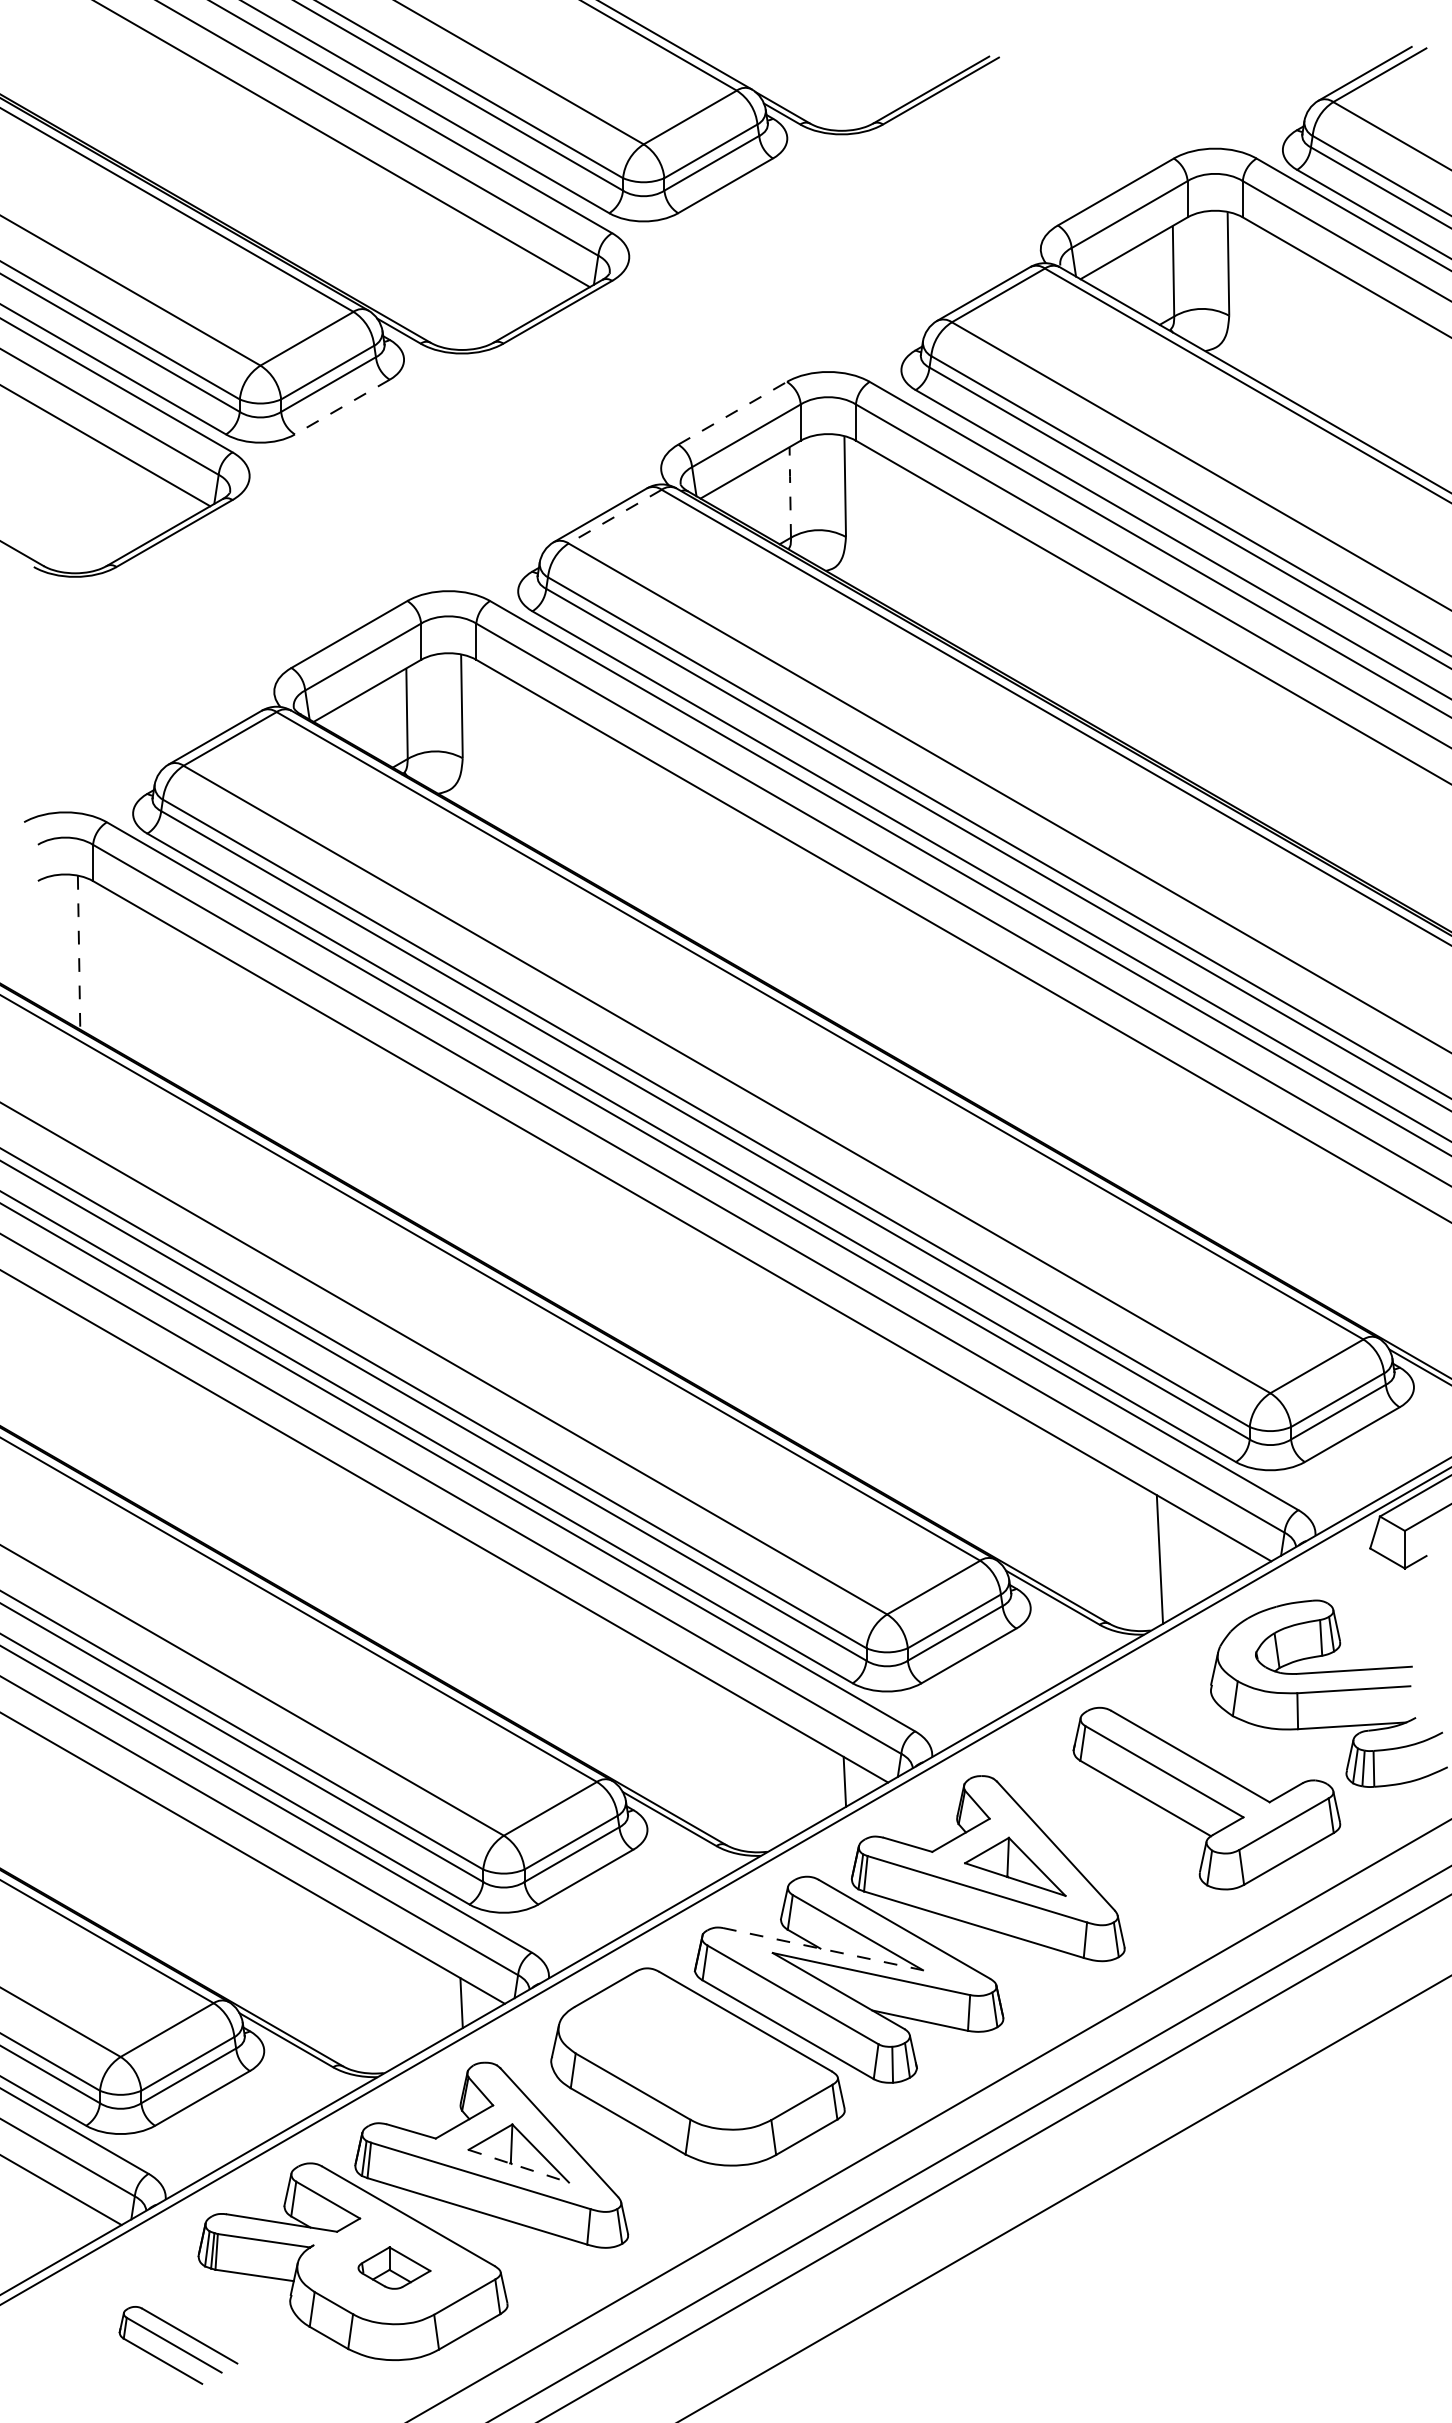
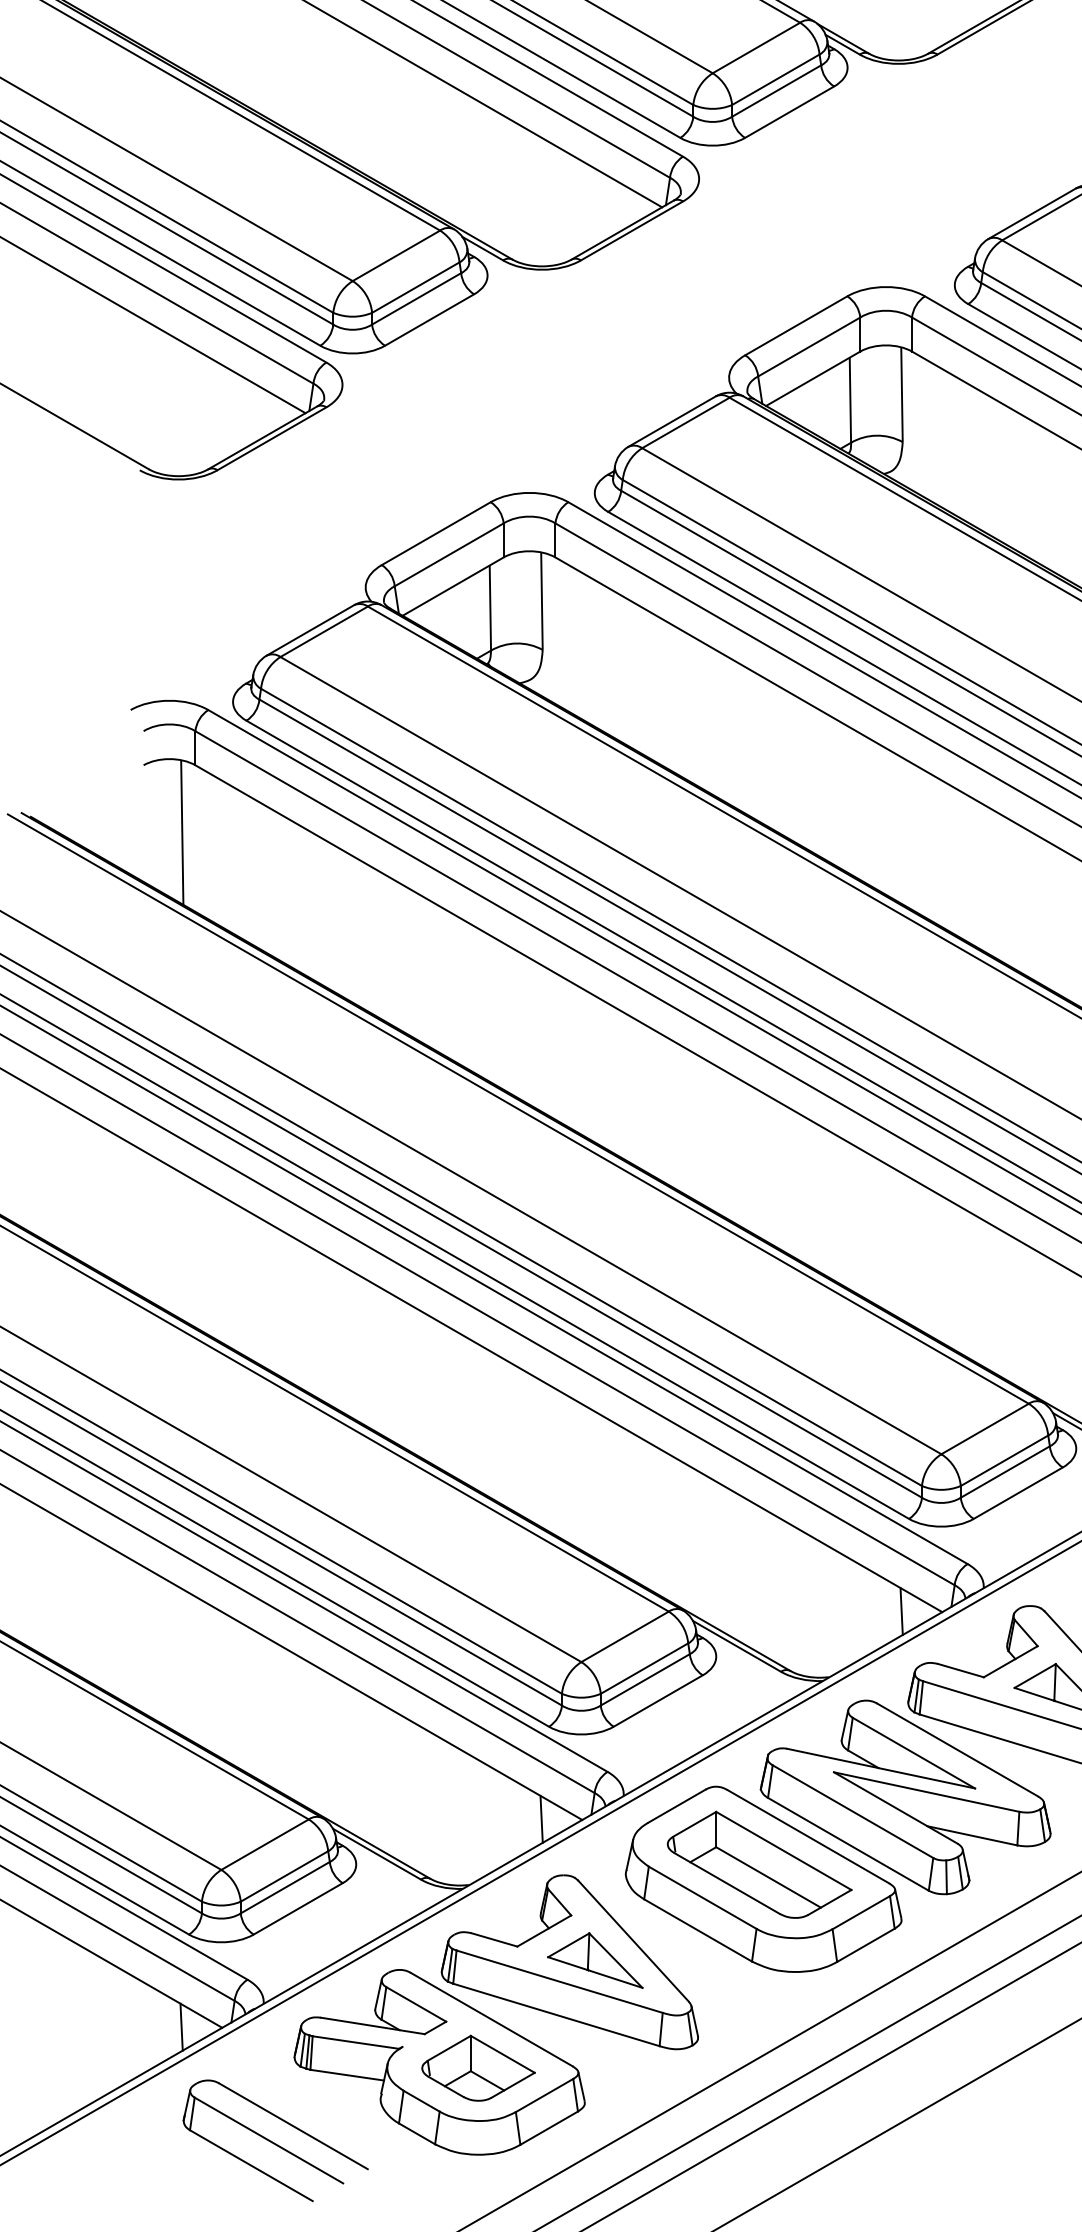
line: (342, 407) -> (429, 320), dashed -> solid
line: (732, 413) -> (796, 326), dashed -> solid
line: (790, 491) -> (850, 399), dashed -> solid
line: (615, 516) -> (686, 422), dashed -> solid
line: (79, 951) -> (182, 831), dashed -> solid
line: (823, 1949) -> (881, 1768), dashed -> solid
part: (693, 2051) -> (759, 1864), added
line: (518, 2166) -> (595, 1972), dashed -> solid
line: (78, 2224) -> (181, 2027), added
part: (394, 2267) -> (478, 2067), size x1.67
part: (178, 2345) -> (275, 2140), size x1.67

